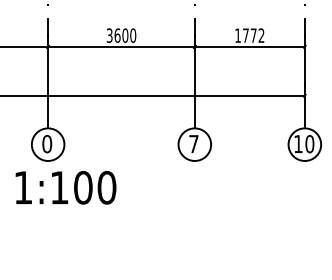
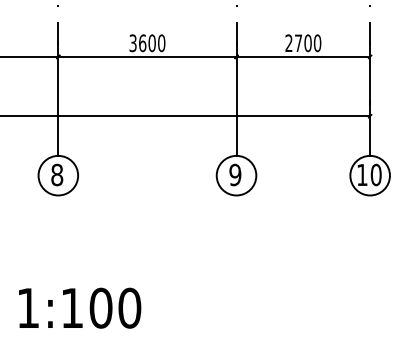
text: (249, 35) -> (302, 43), 1772 -> 2700
text: (47, 143) -> (57, 174), 0 -> 8
text: (193, 143) -> (234, 174), 7 -> 9
text: (65, 187) -> (79, 307), moved

